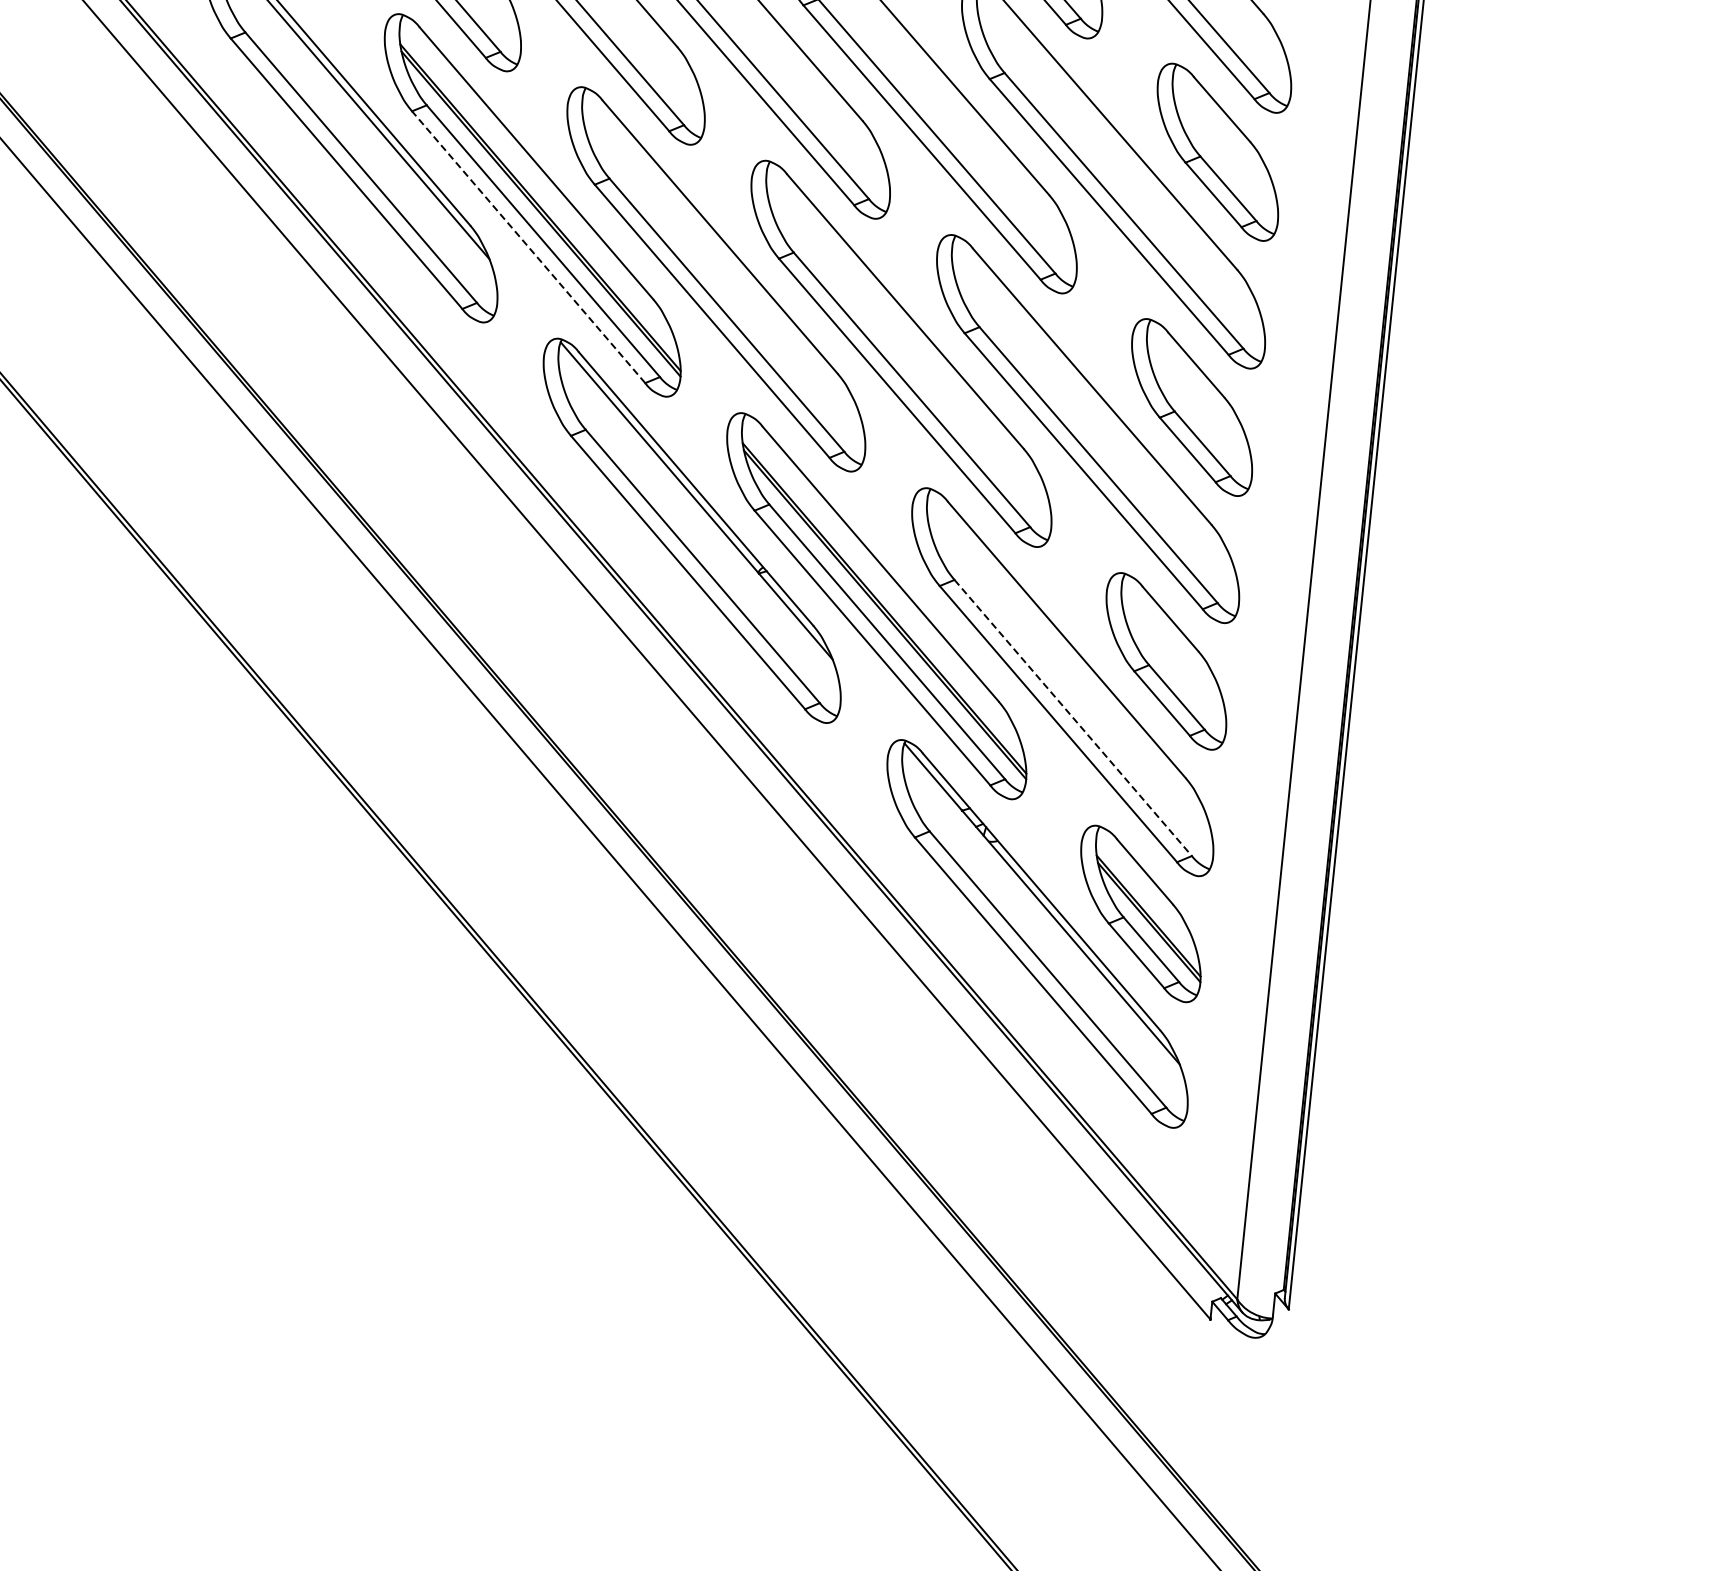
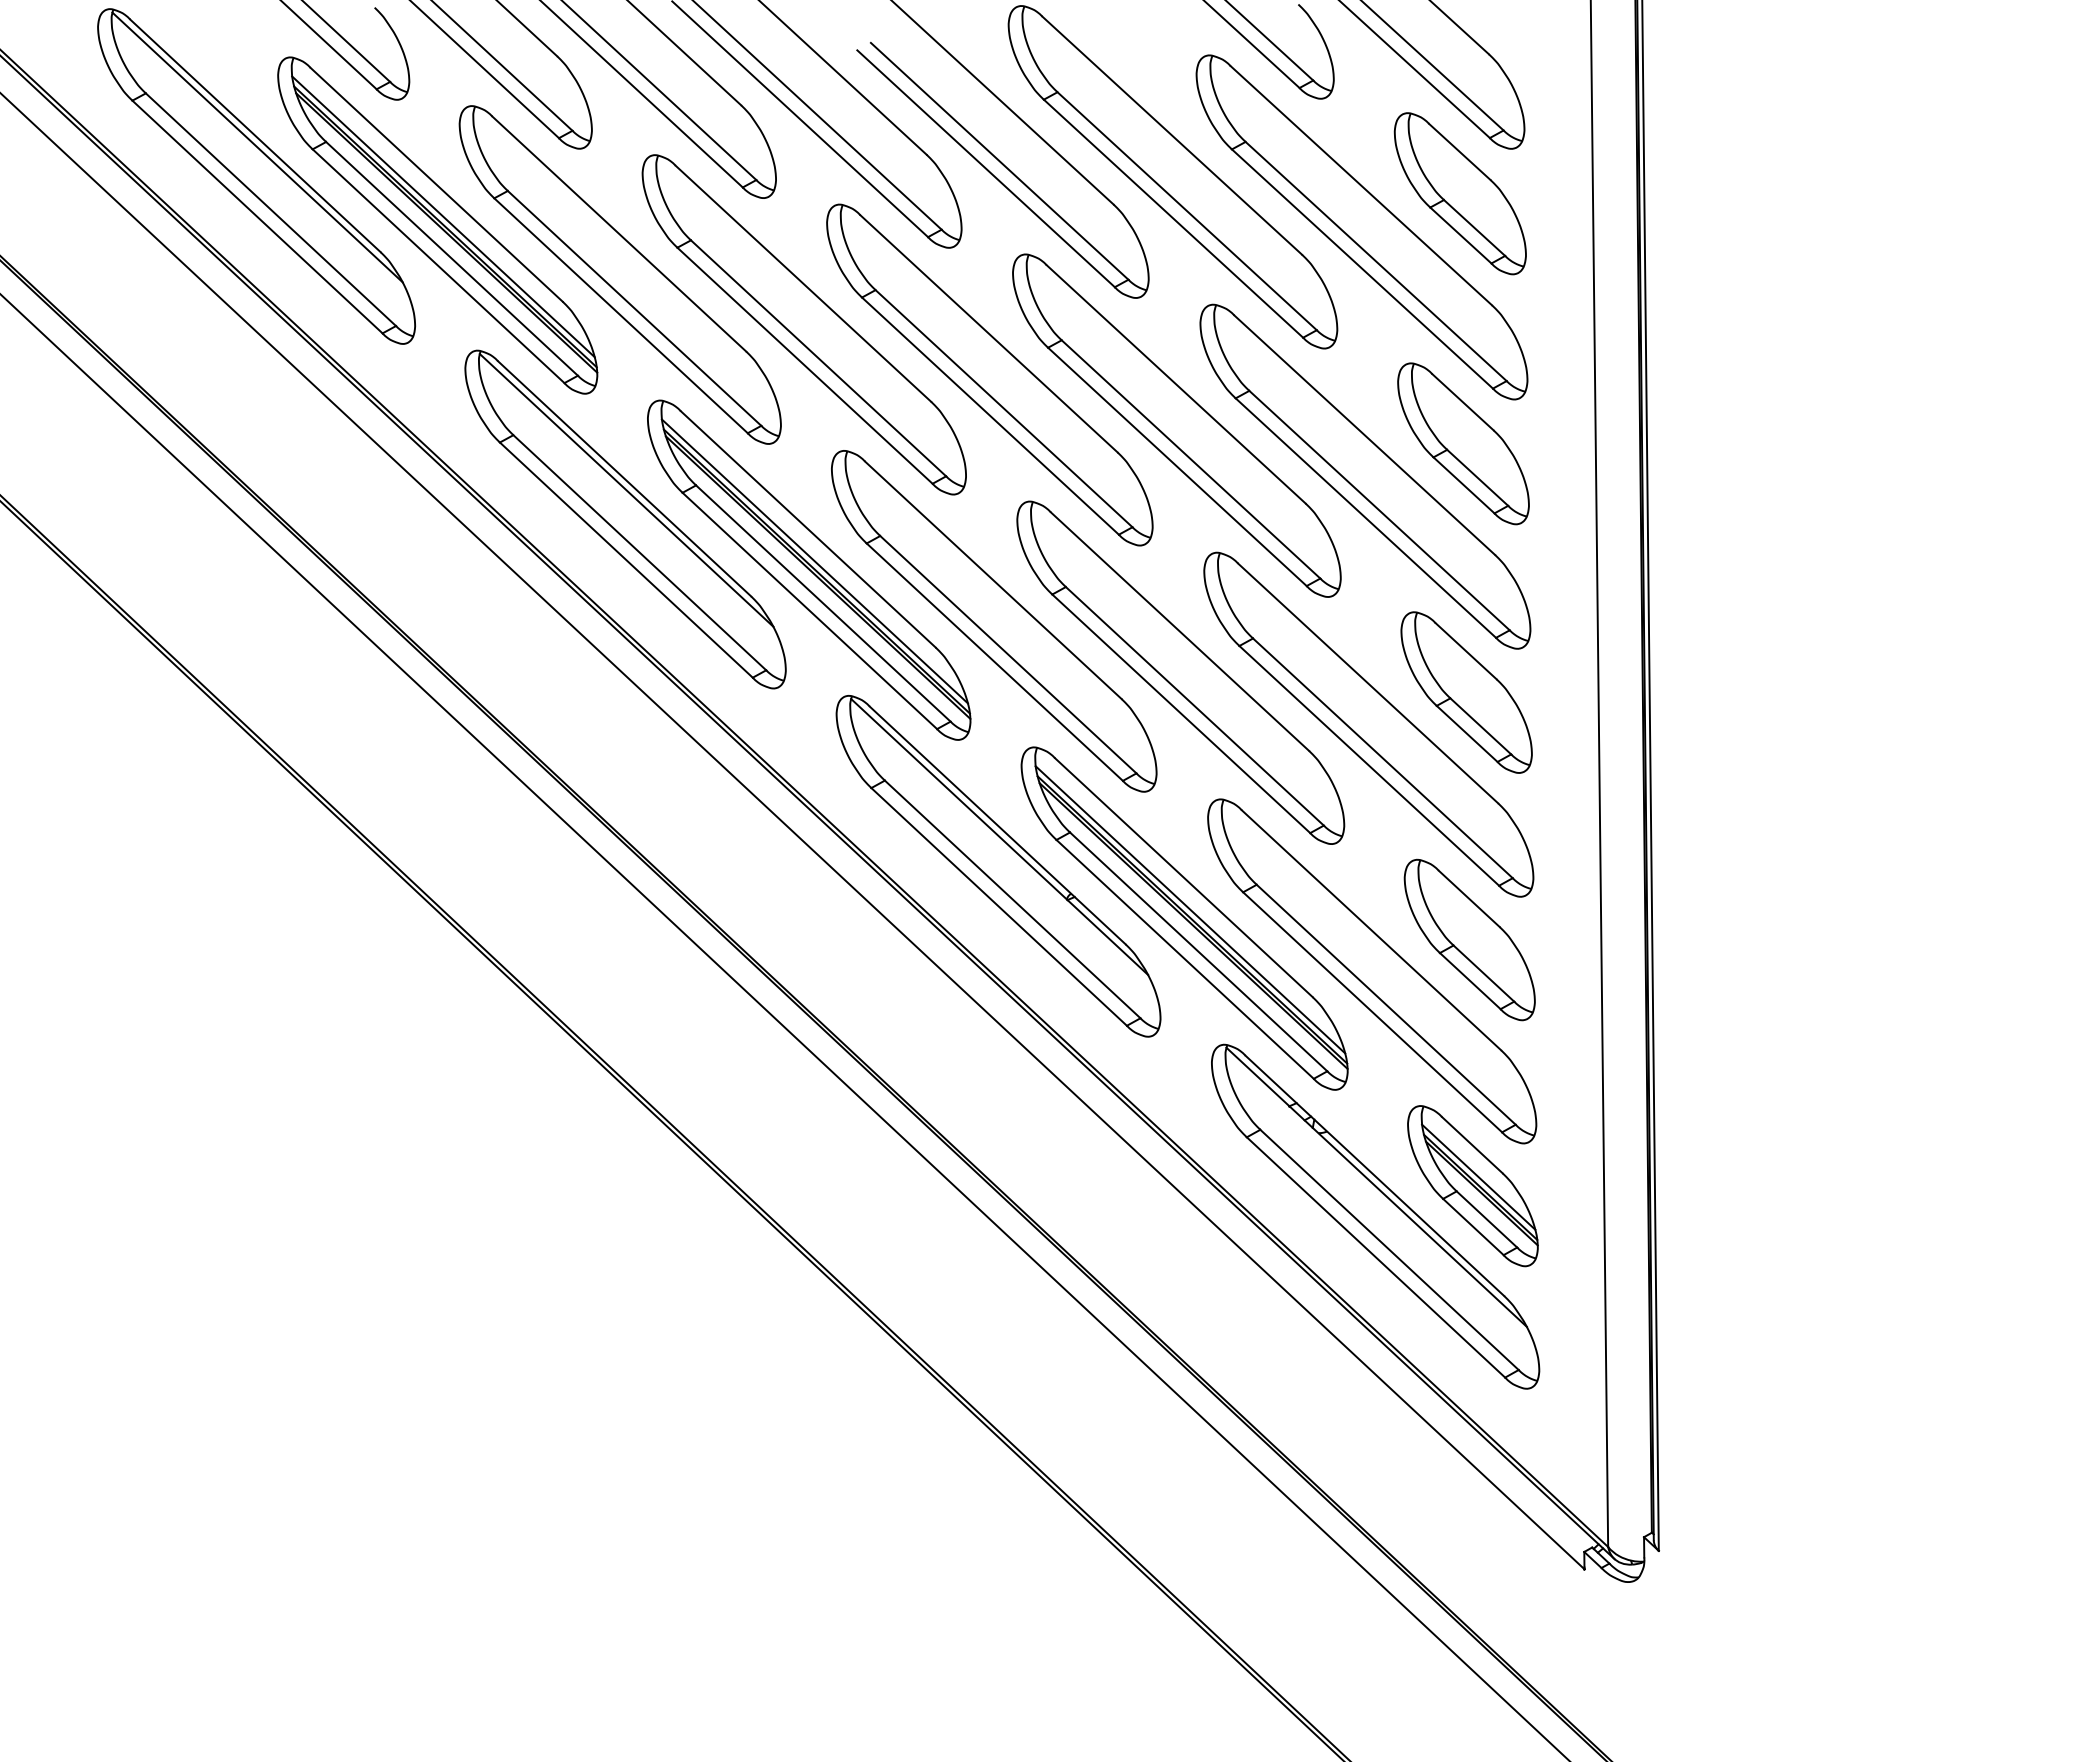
line: (539, 197) -> (814, 561), added
line: (528, 246) -> (809, 610), dashed -> solid
line: (883, 597) -> (1190, 909), added
line: (1073, 717) -> (1386, 1004), dashed -> solid
line: (1147, 904) -> (1478, 1176), added

